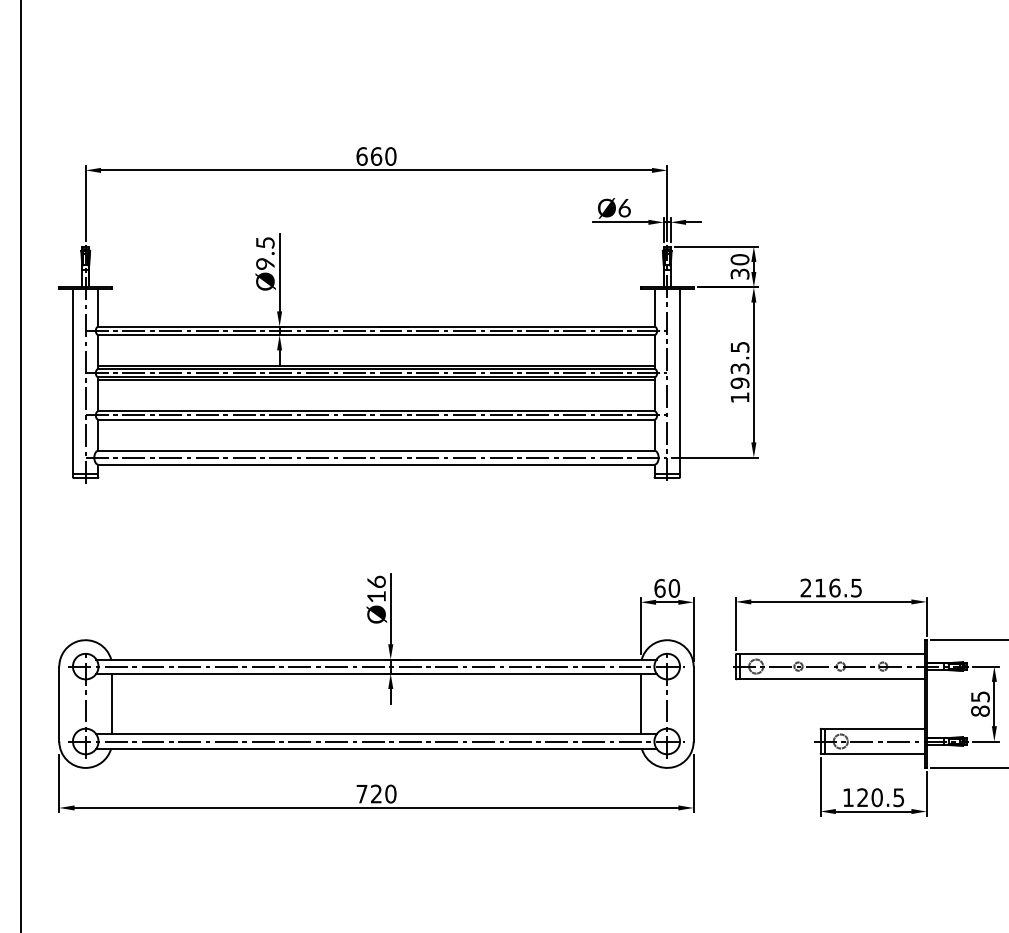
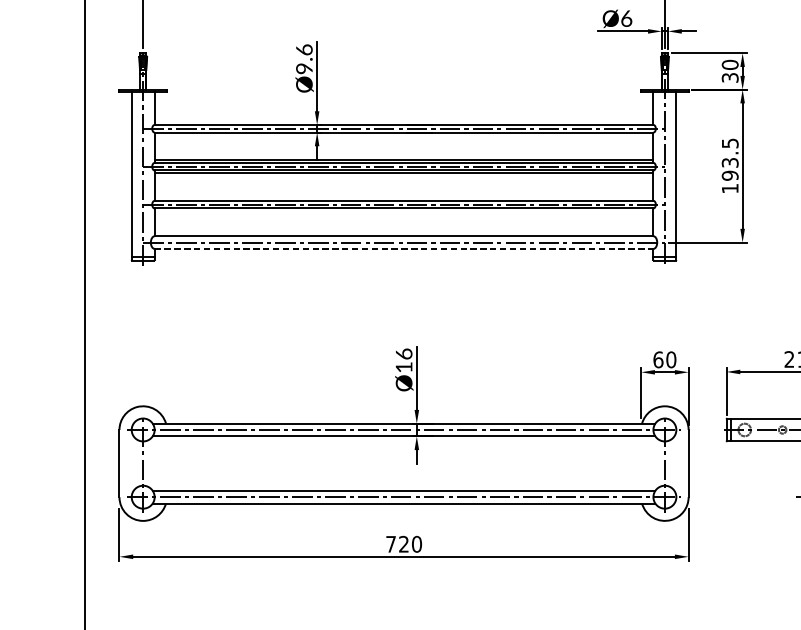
text: (265, 242) -> (304, 49), Ø9.5 -> Ø9.6
line: (376, 464) -> (404, 248), solid -> dashed
line: (112, 703) -> (167, 463), removed
line: (640, 703) -> (640, 463), removed

